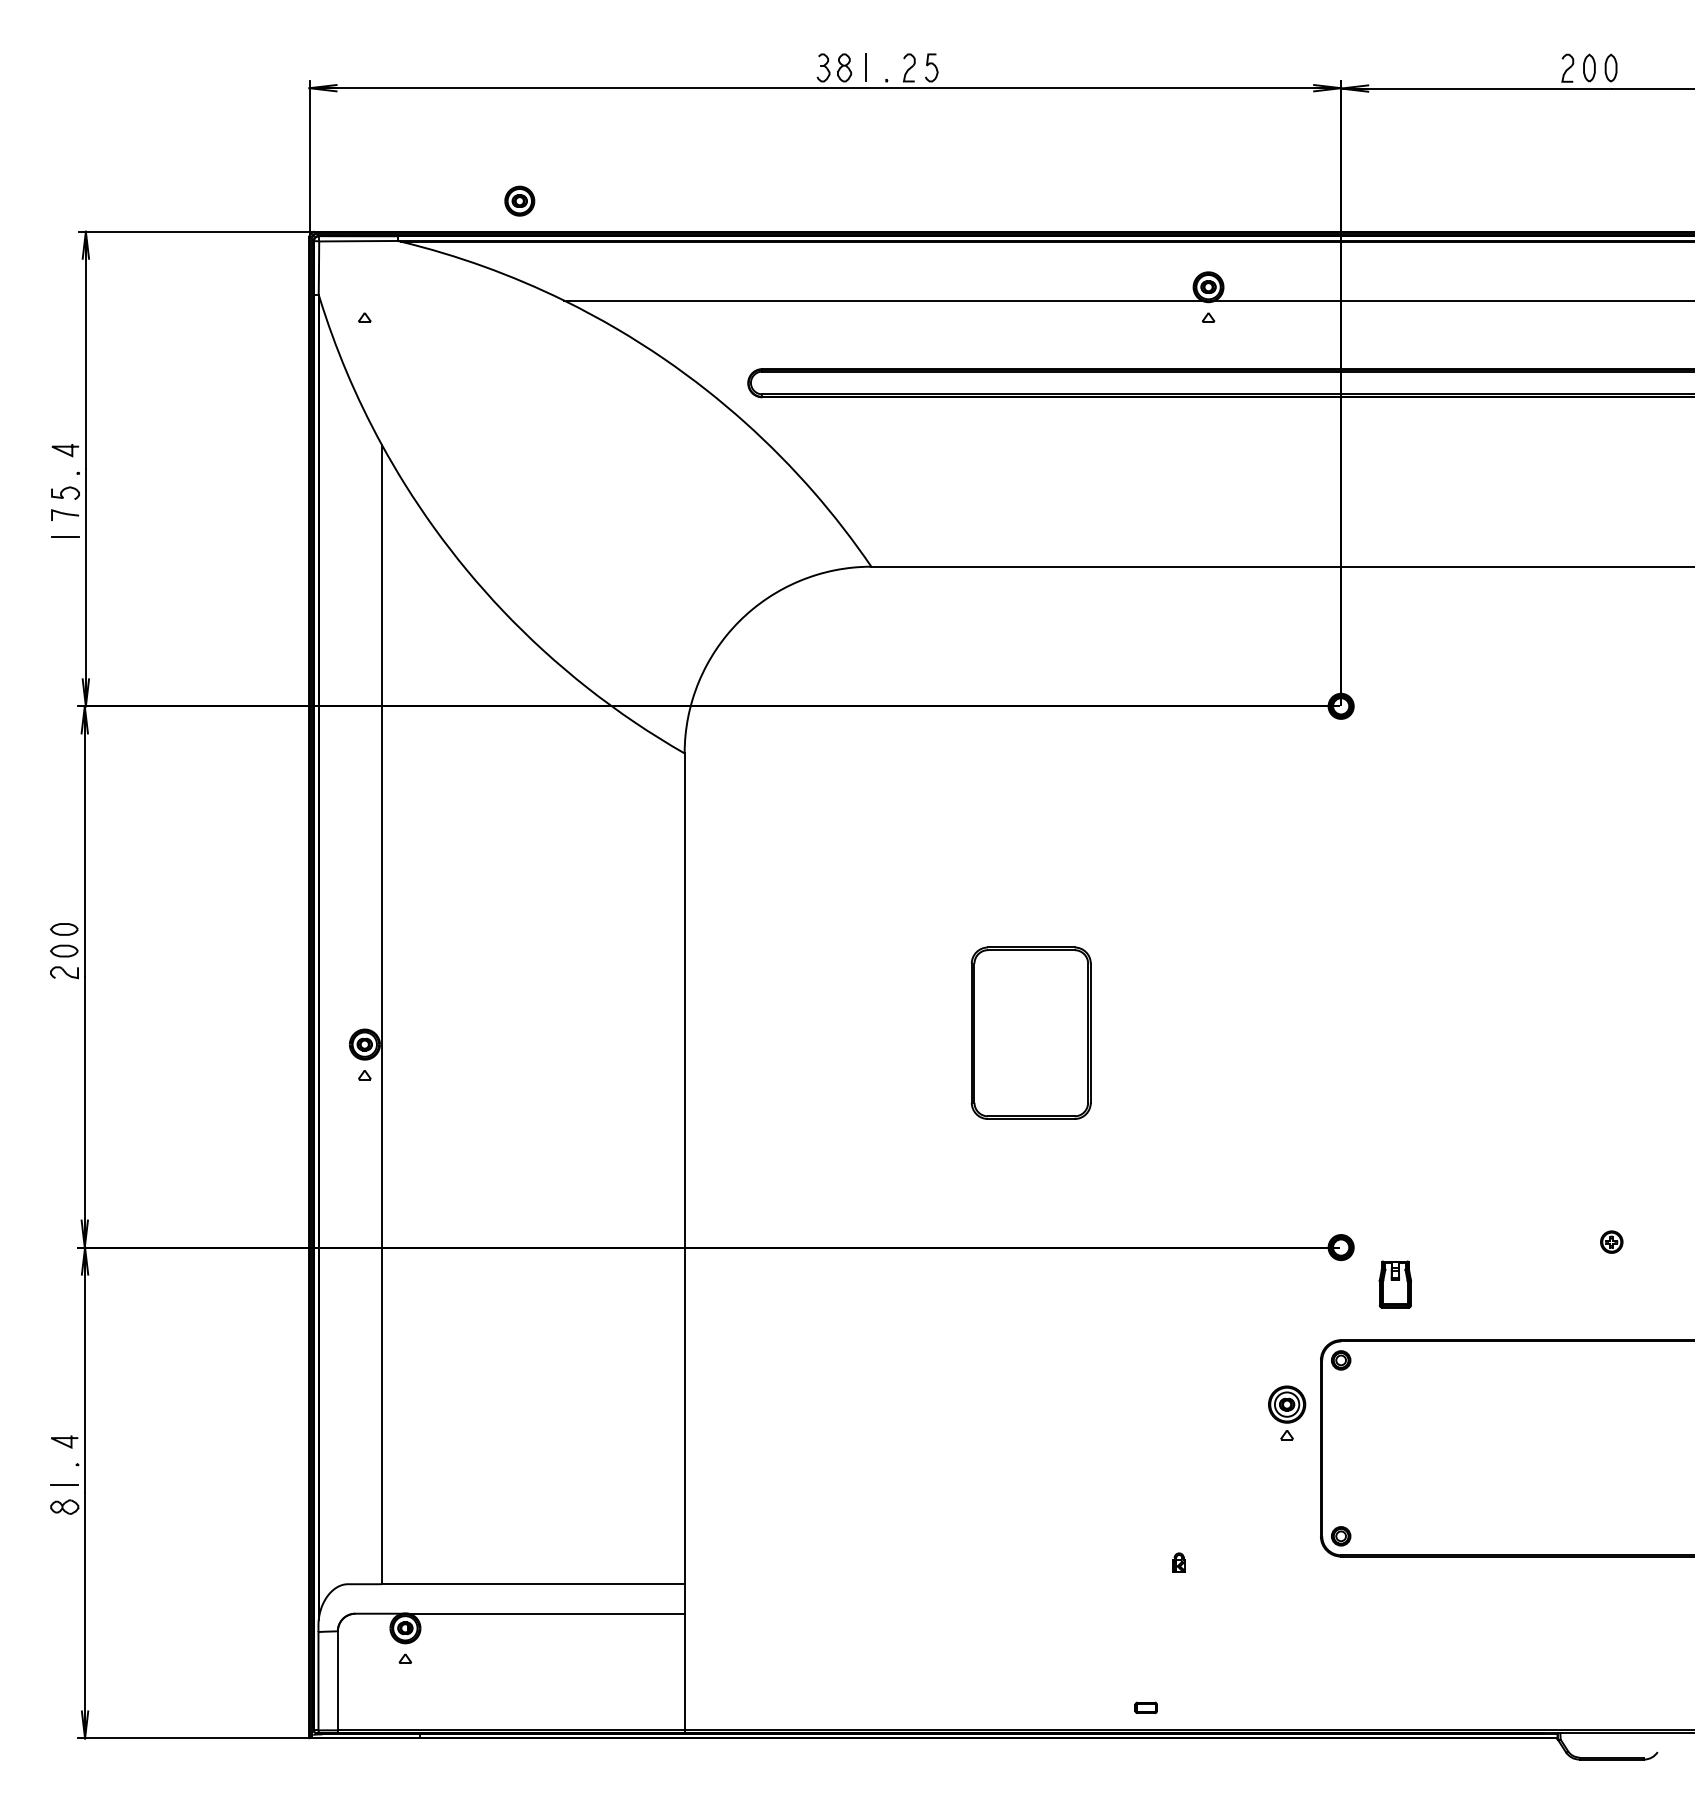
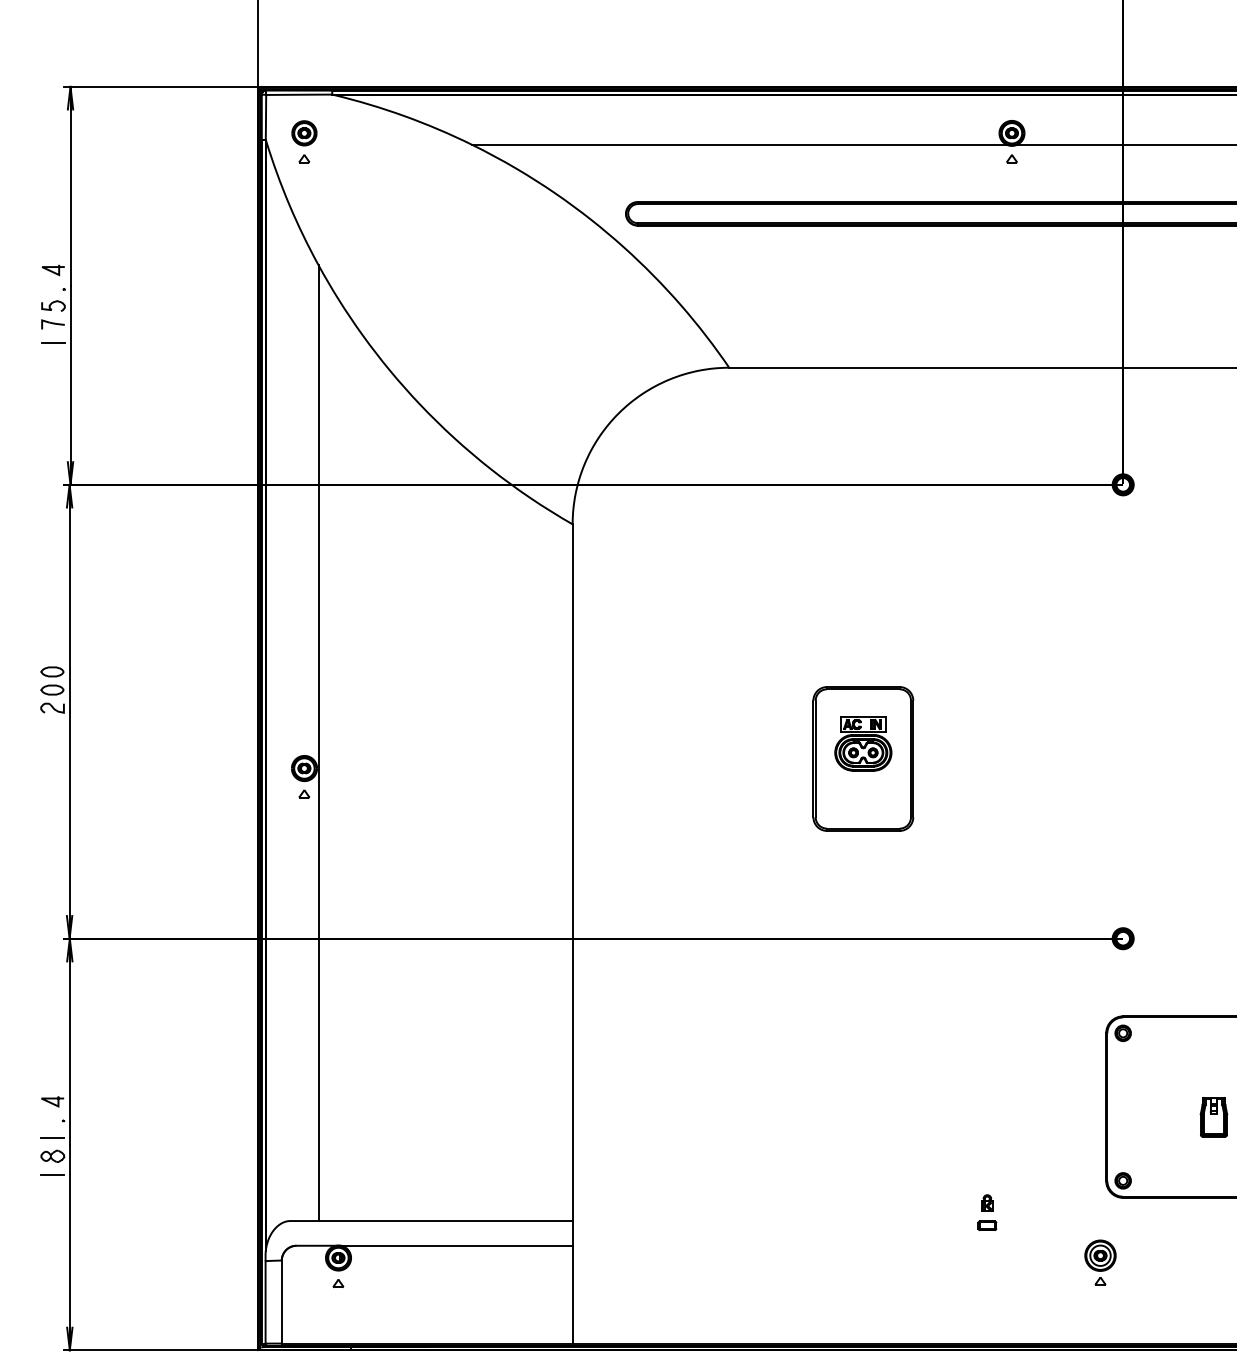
part: (519, 200) -> (304, 132), moved
part: (1030, 1015) -> (862, 744), added
part: (1395, 1284) -> (1214, 1117), moved
part: (1287, 1412) -> (1100, 1262), moved
line: (64, 1528) -> (52, 1174), added
part: (1145, 1707) -> (986, 1225), moved

